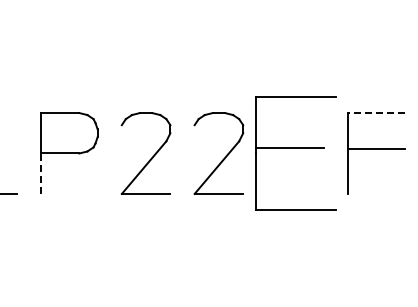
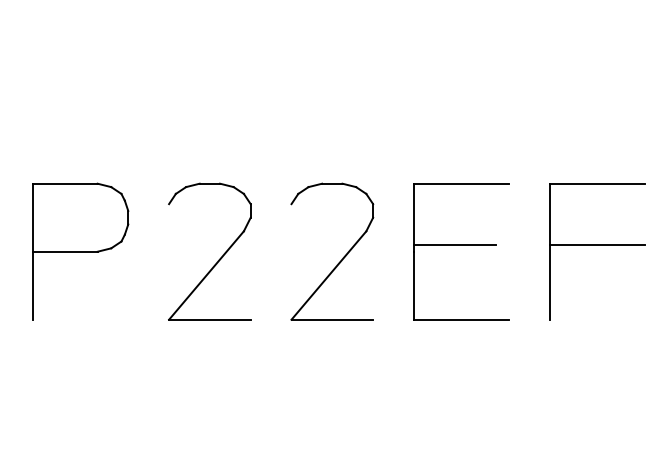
line: (376, 113) -> (597, 184), dashed -> solid
part: (295, 153) -> (461, 251), size x0.71
line: (40, 173) -> (32, 285), dashed -> solid

